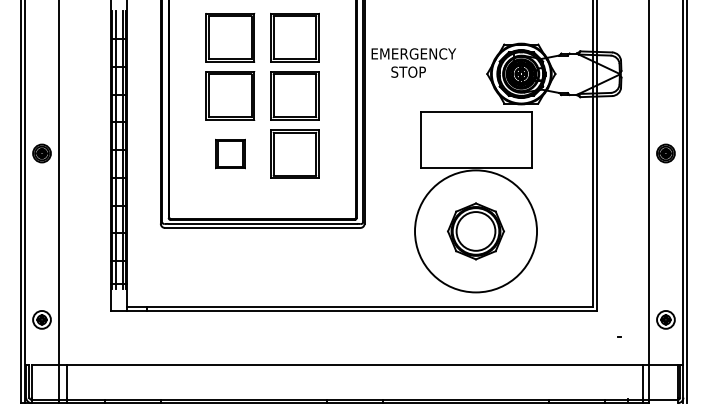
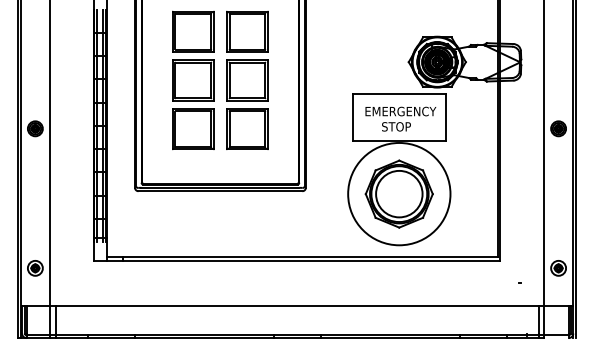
text: (413, 62) -> (400, 118), moved
part: (230, 153) -> (193, 128), size x1.67
part: (475, 231) -> (398, 194), size x1.43

